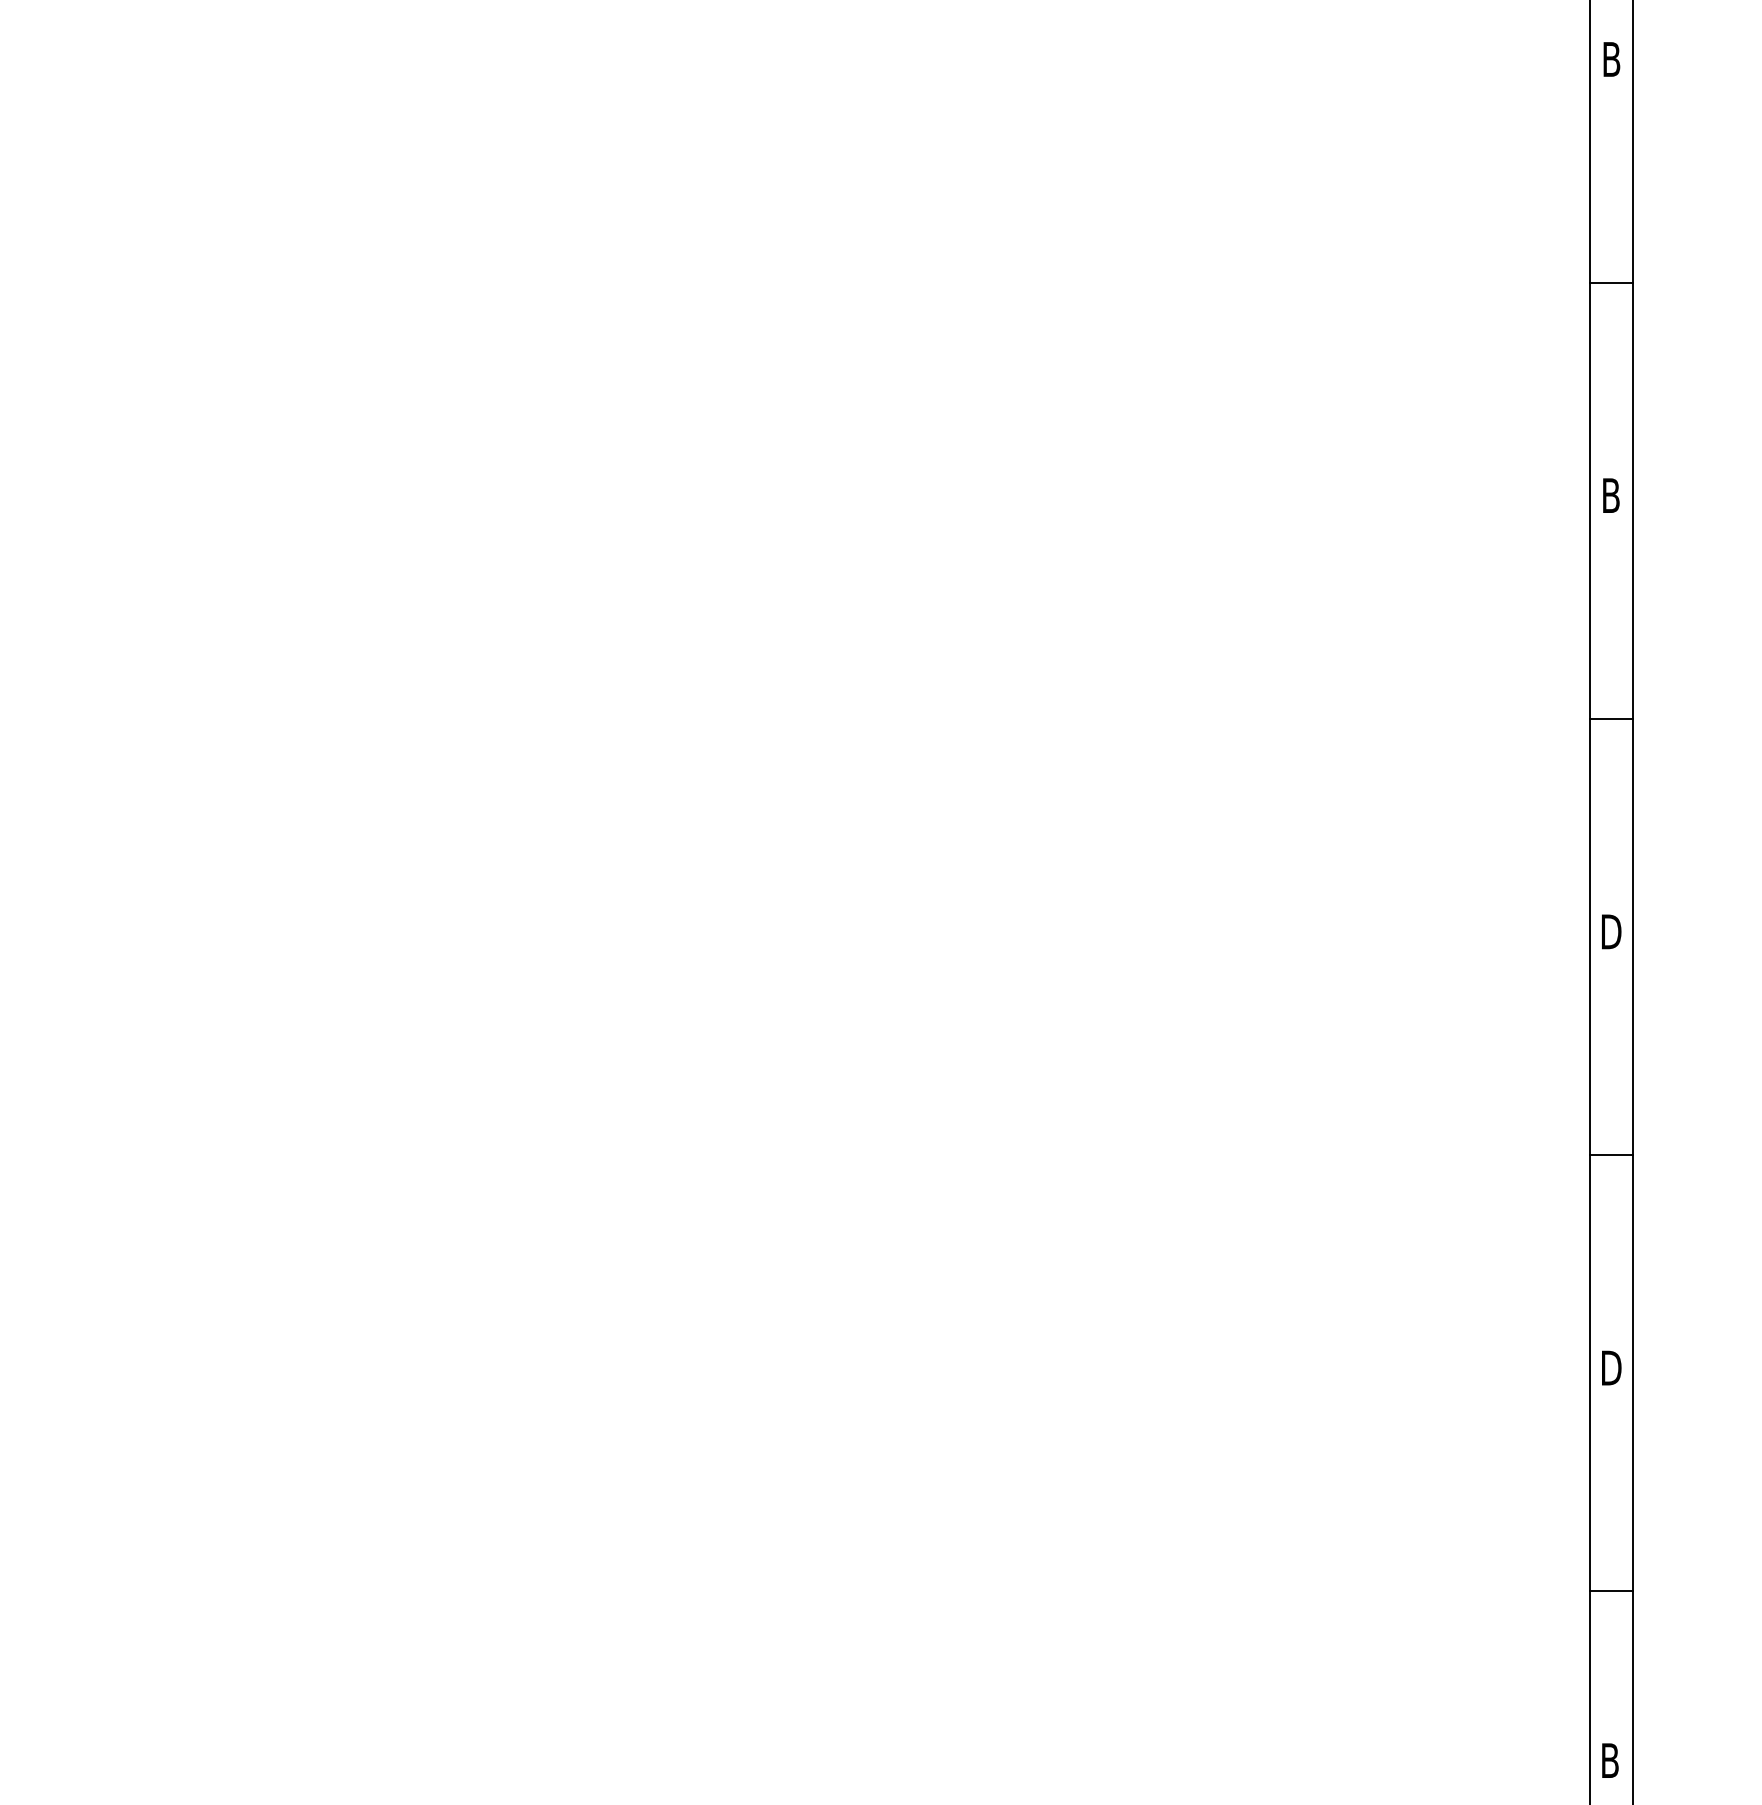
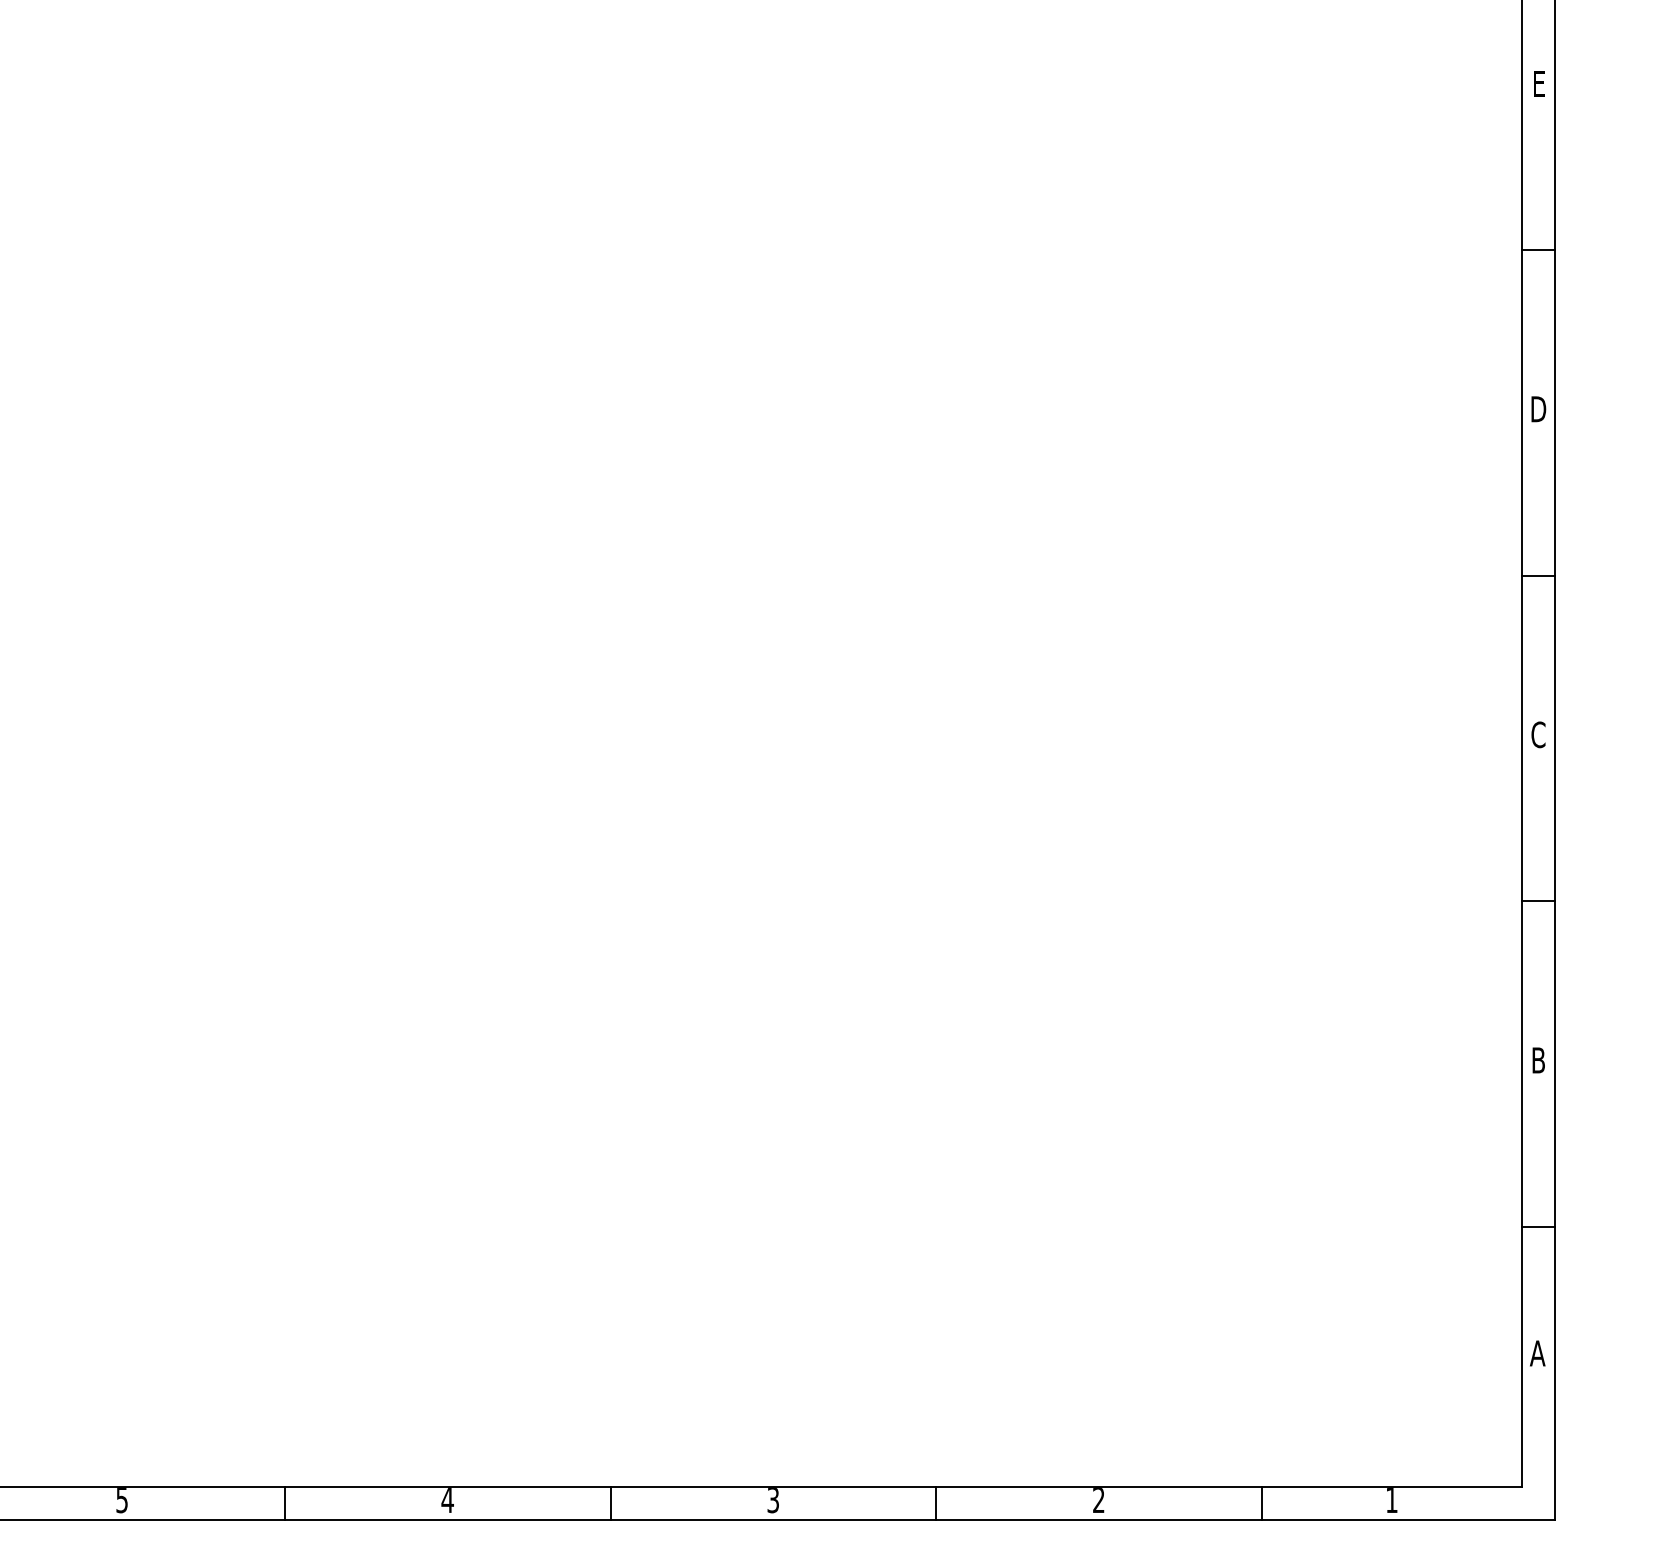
text: (1612, 59) -> (1539, 83), B -> E
text: (1611, 495) -> (1538, 409), B -> D
text: (1611, 931) -> (1538, 734), D -> C
text: (1611, 1368) -> (1538, 1060), D -> B
text: (1609, 1760) -> (1537, 1353), B -> A

